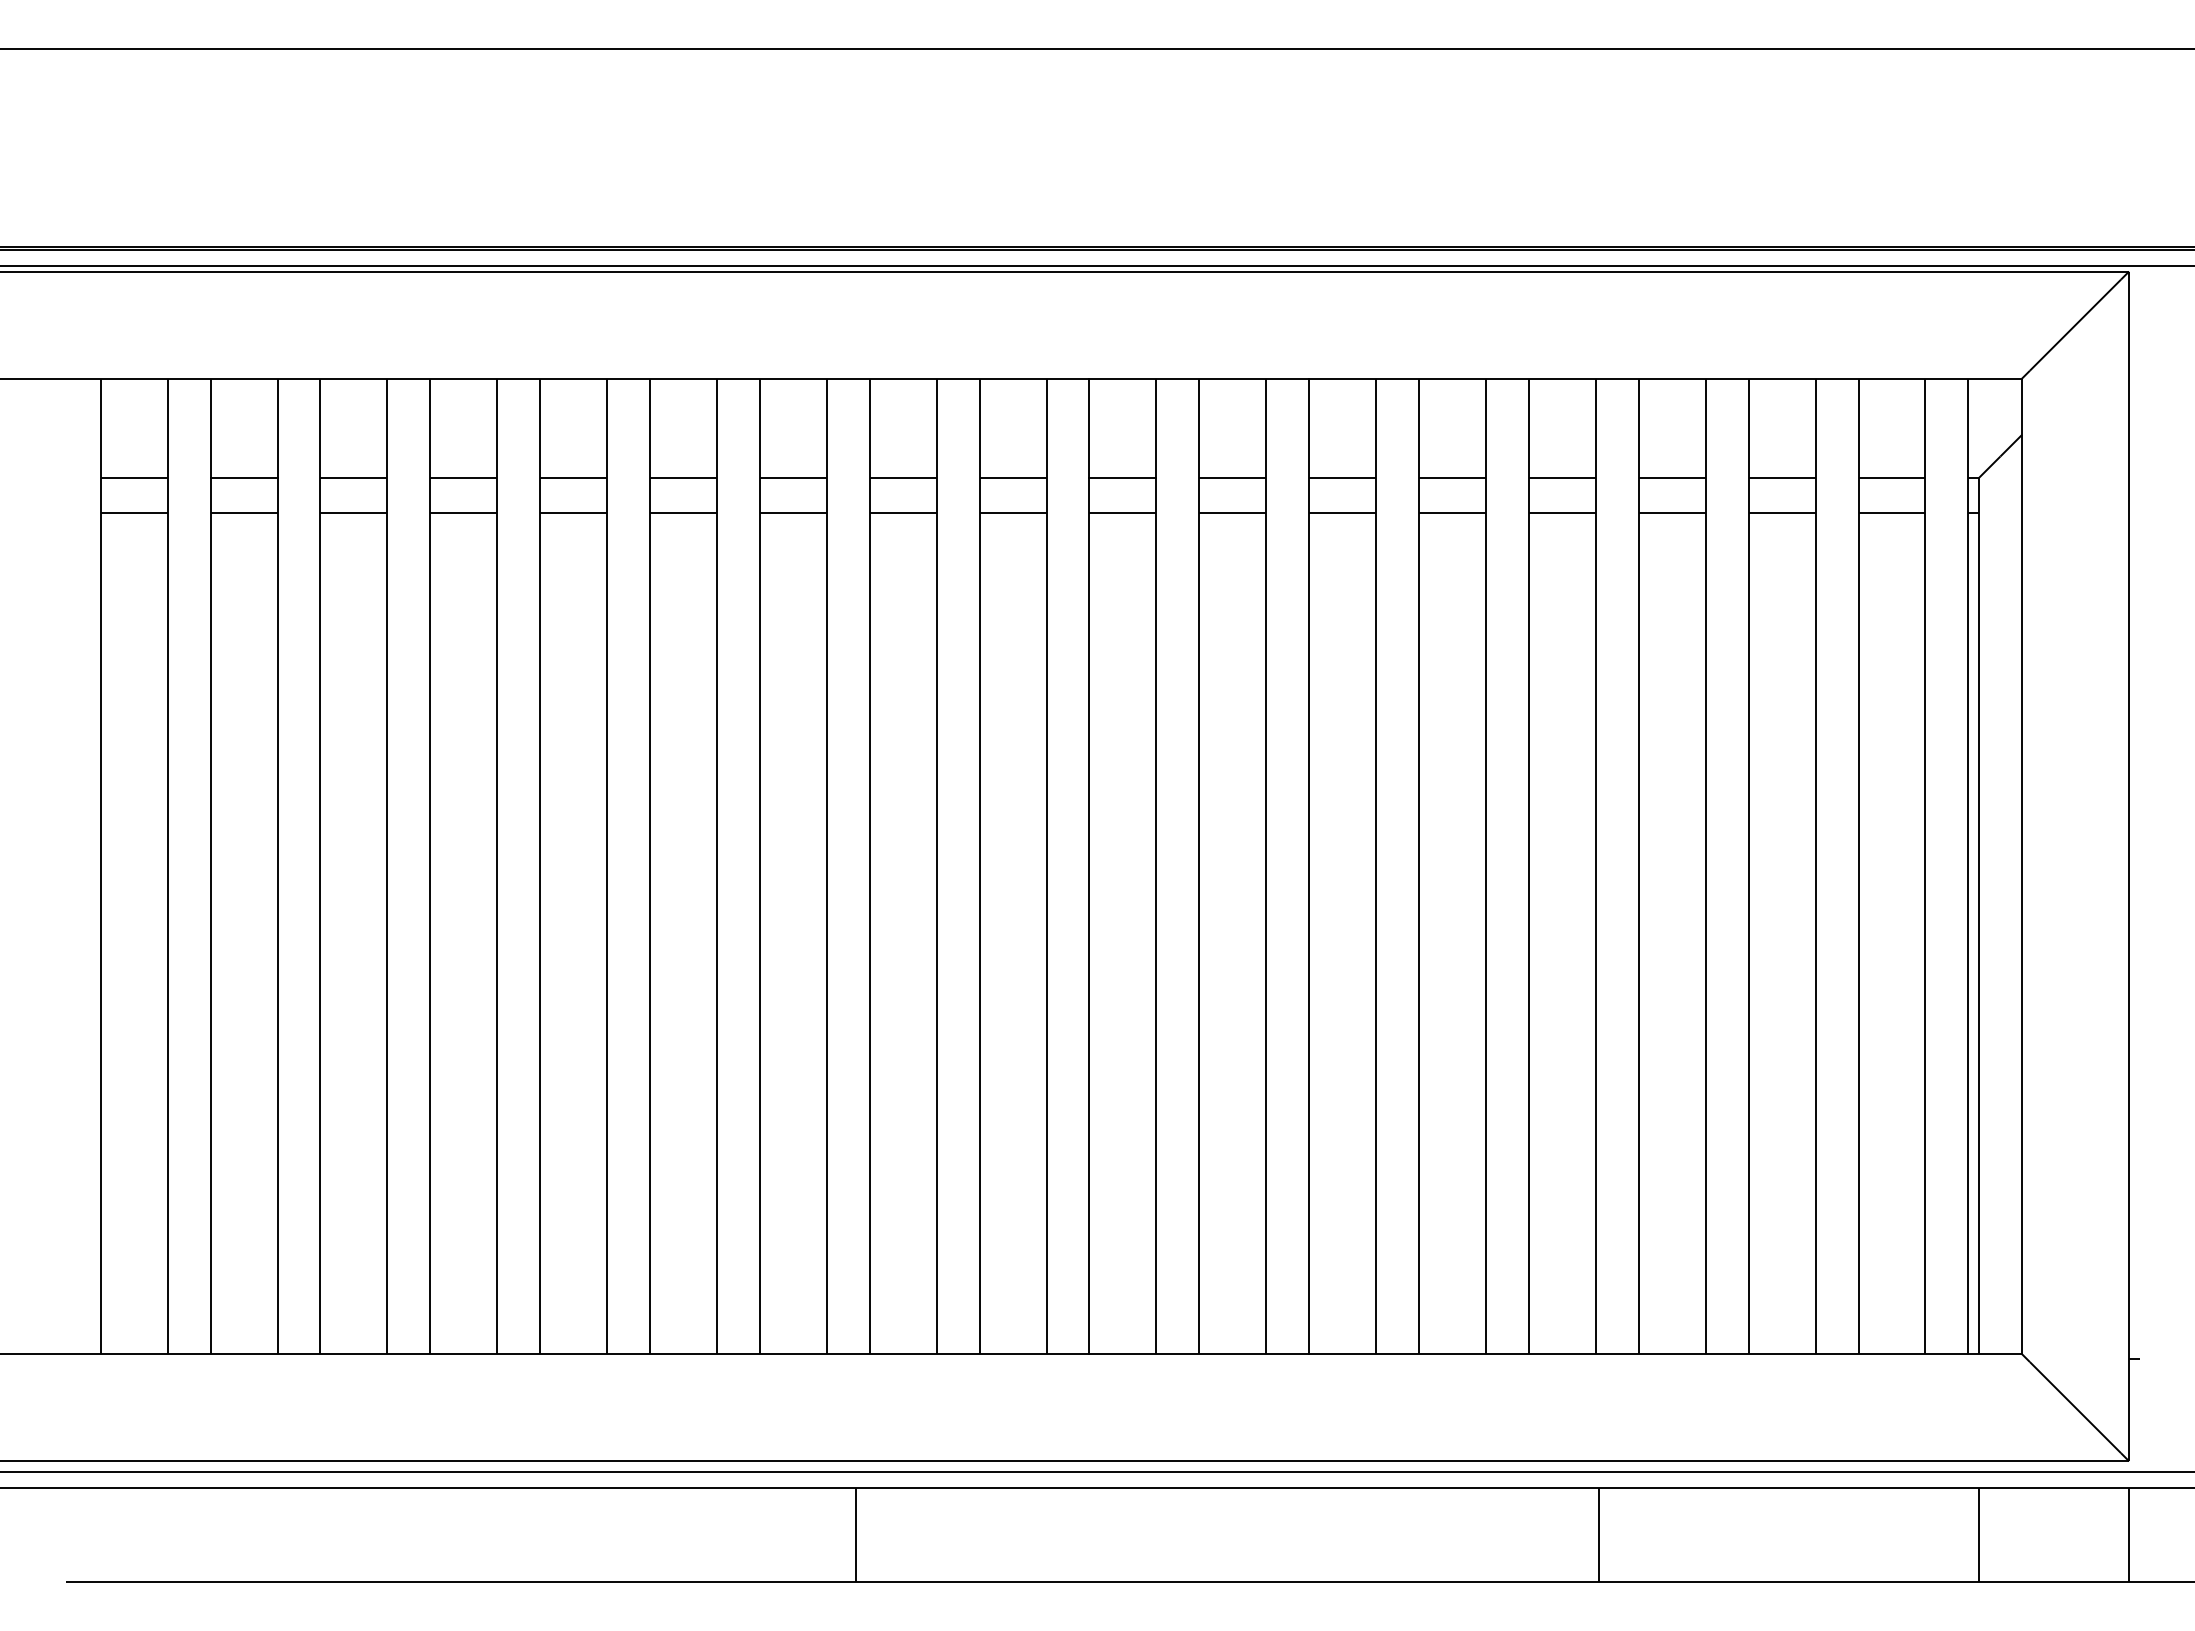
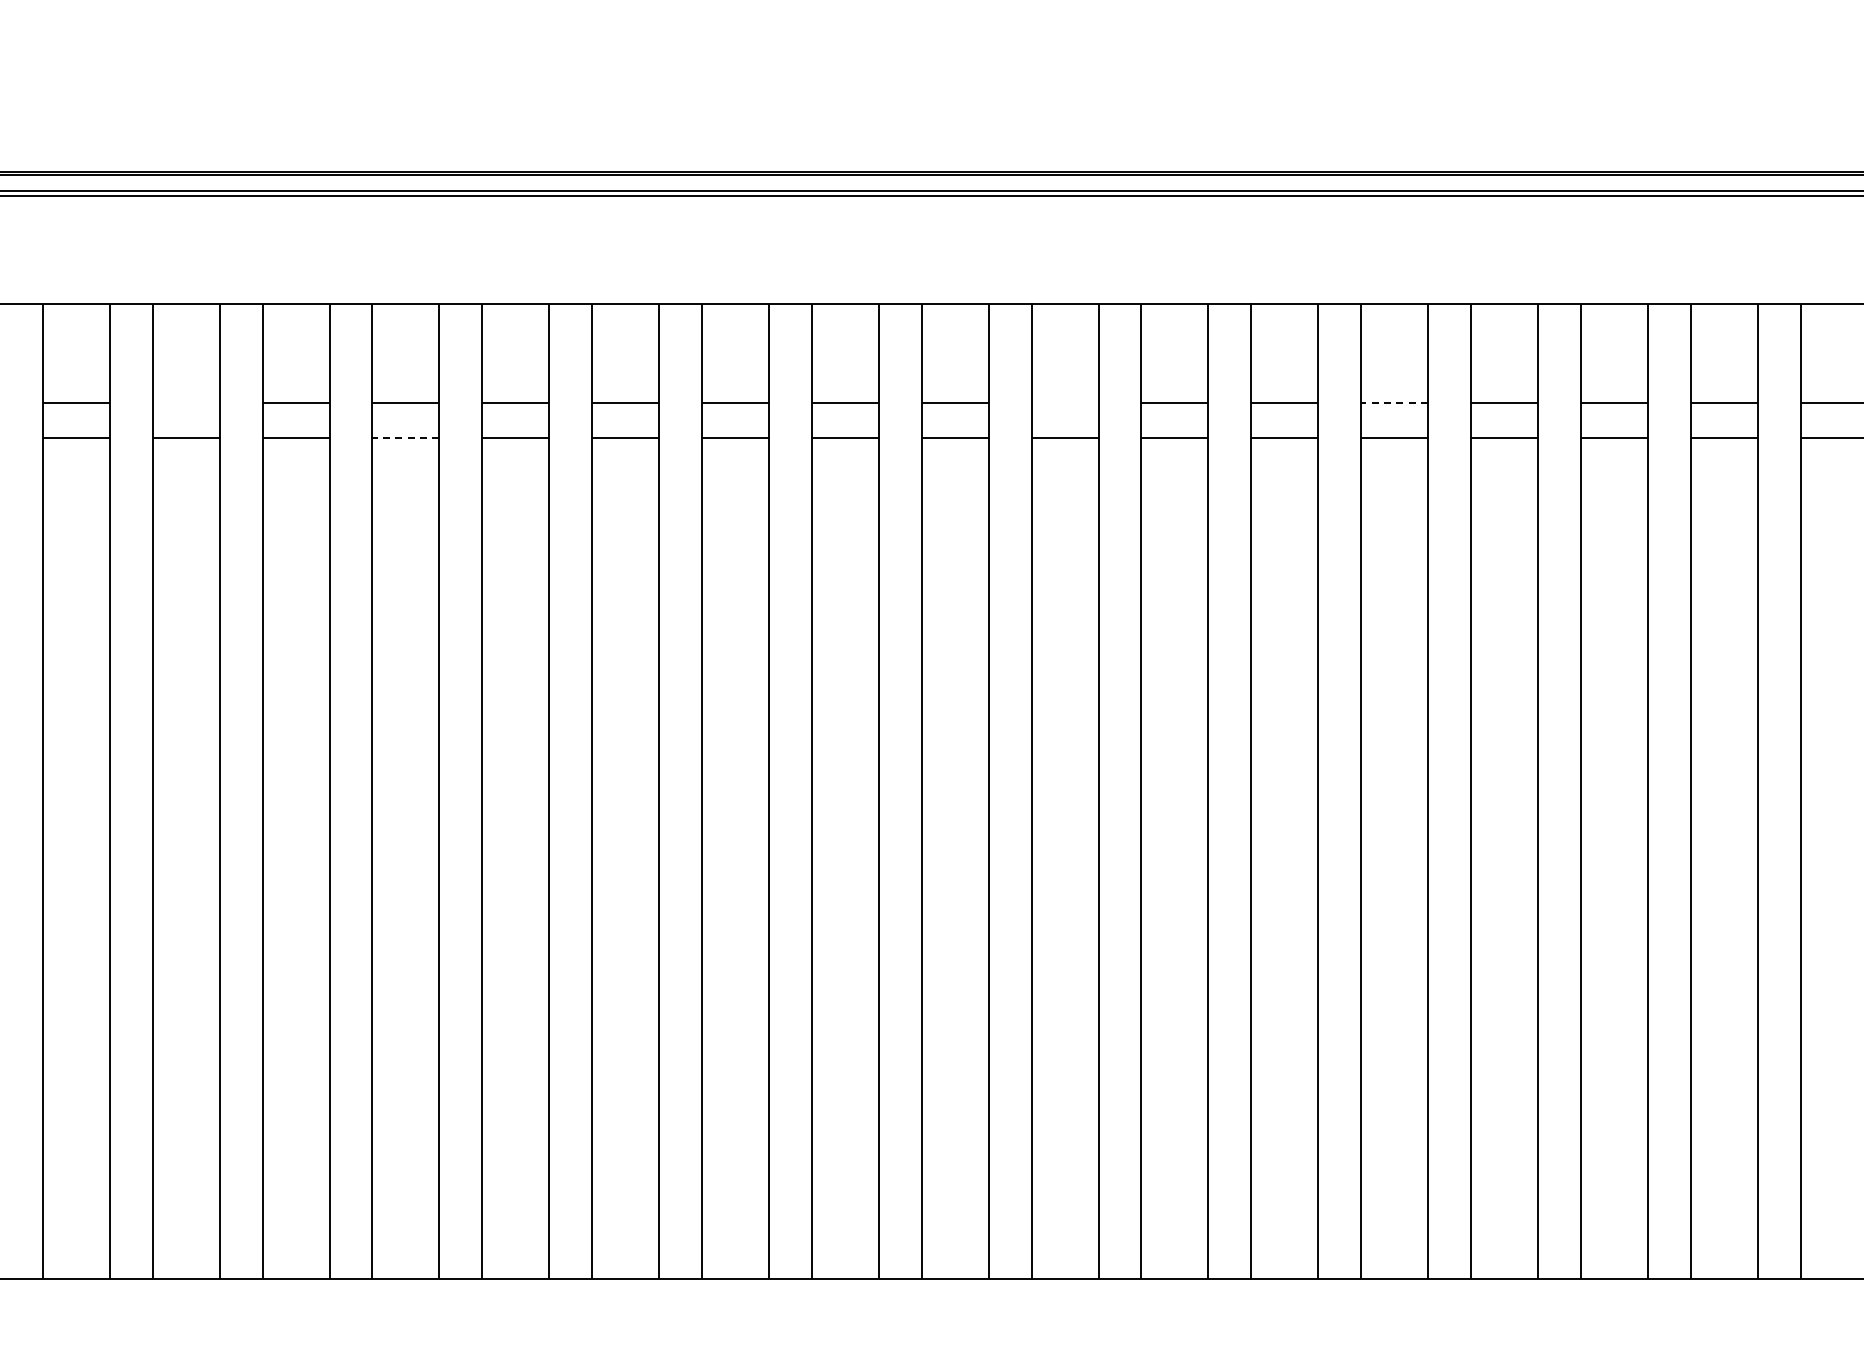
line: (243, 477) -> (185, 402), removed
line: (1122, 477) -> (1064, 402), removed
line: (1452, 477) -> (1394, 402), solid -> dashed
line: (463, 512) -> (405, 437), solid -> dashed

